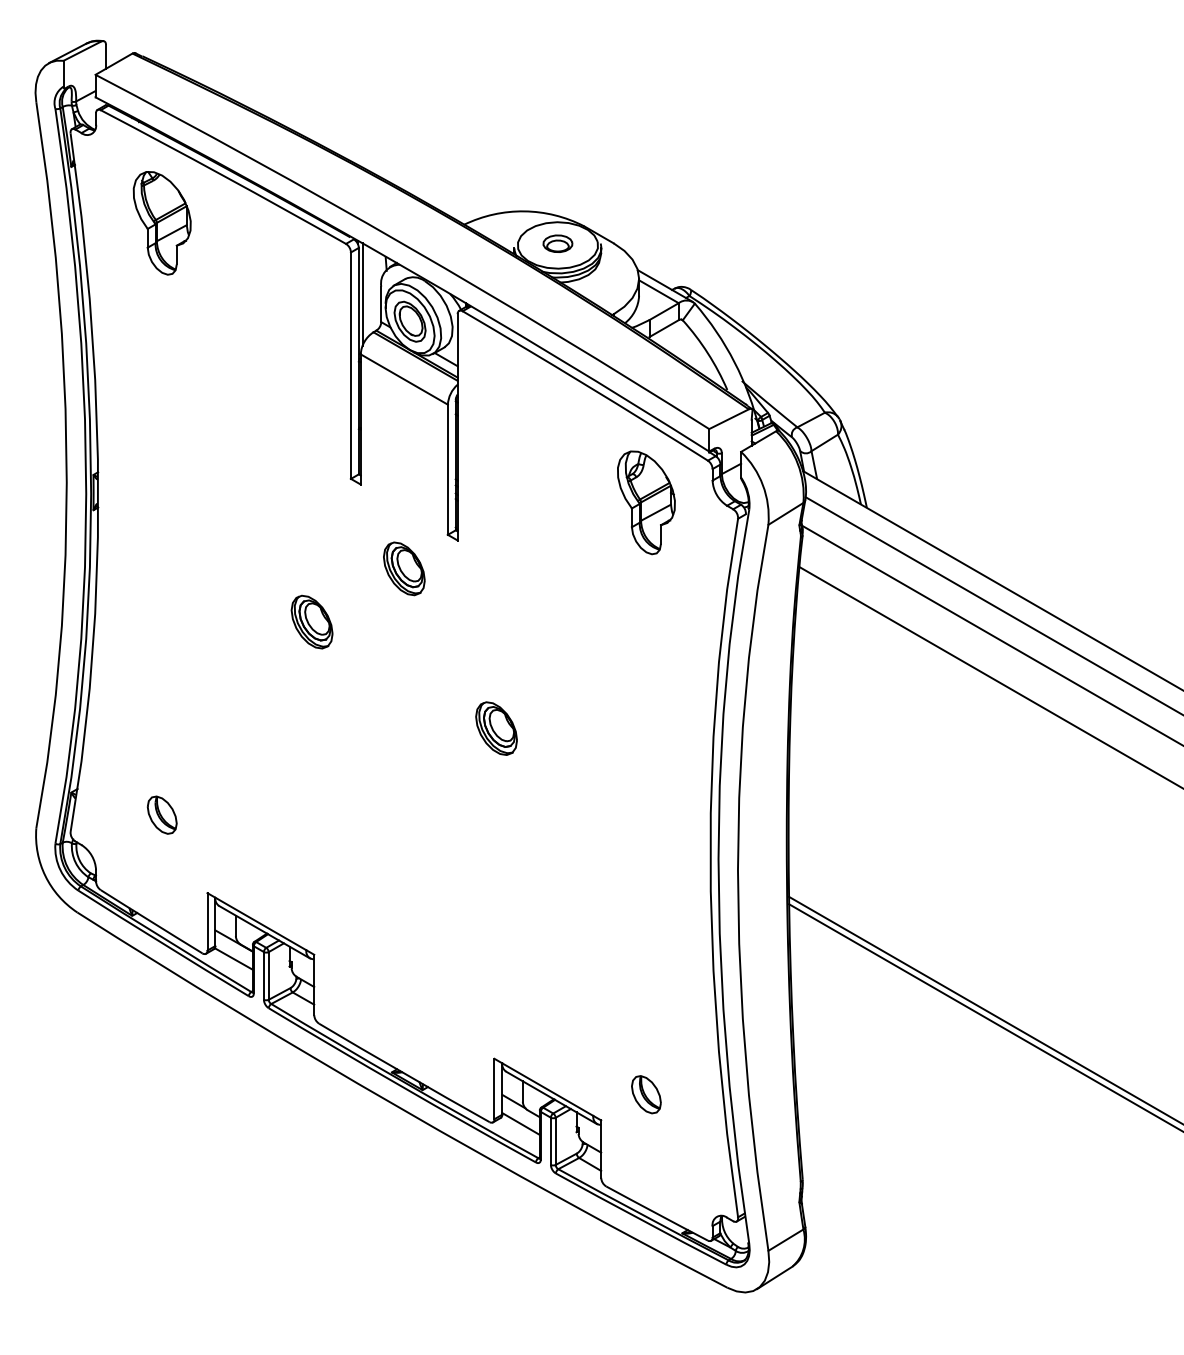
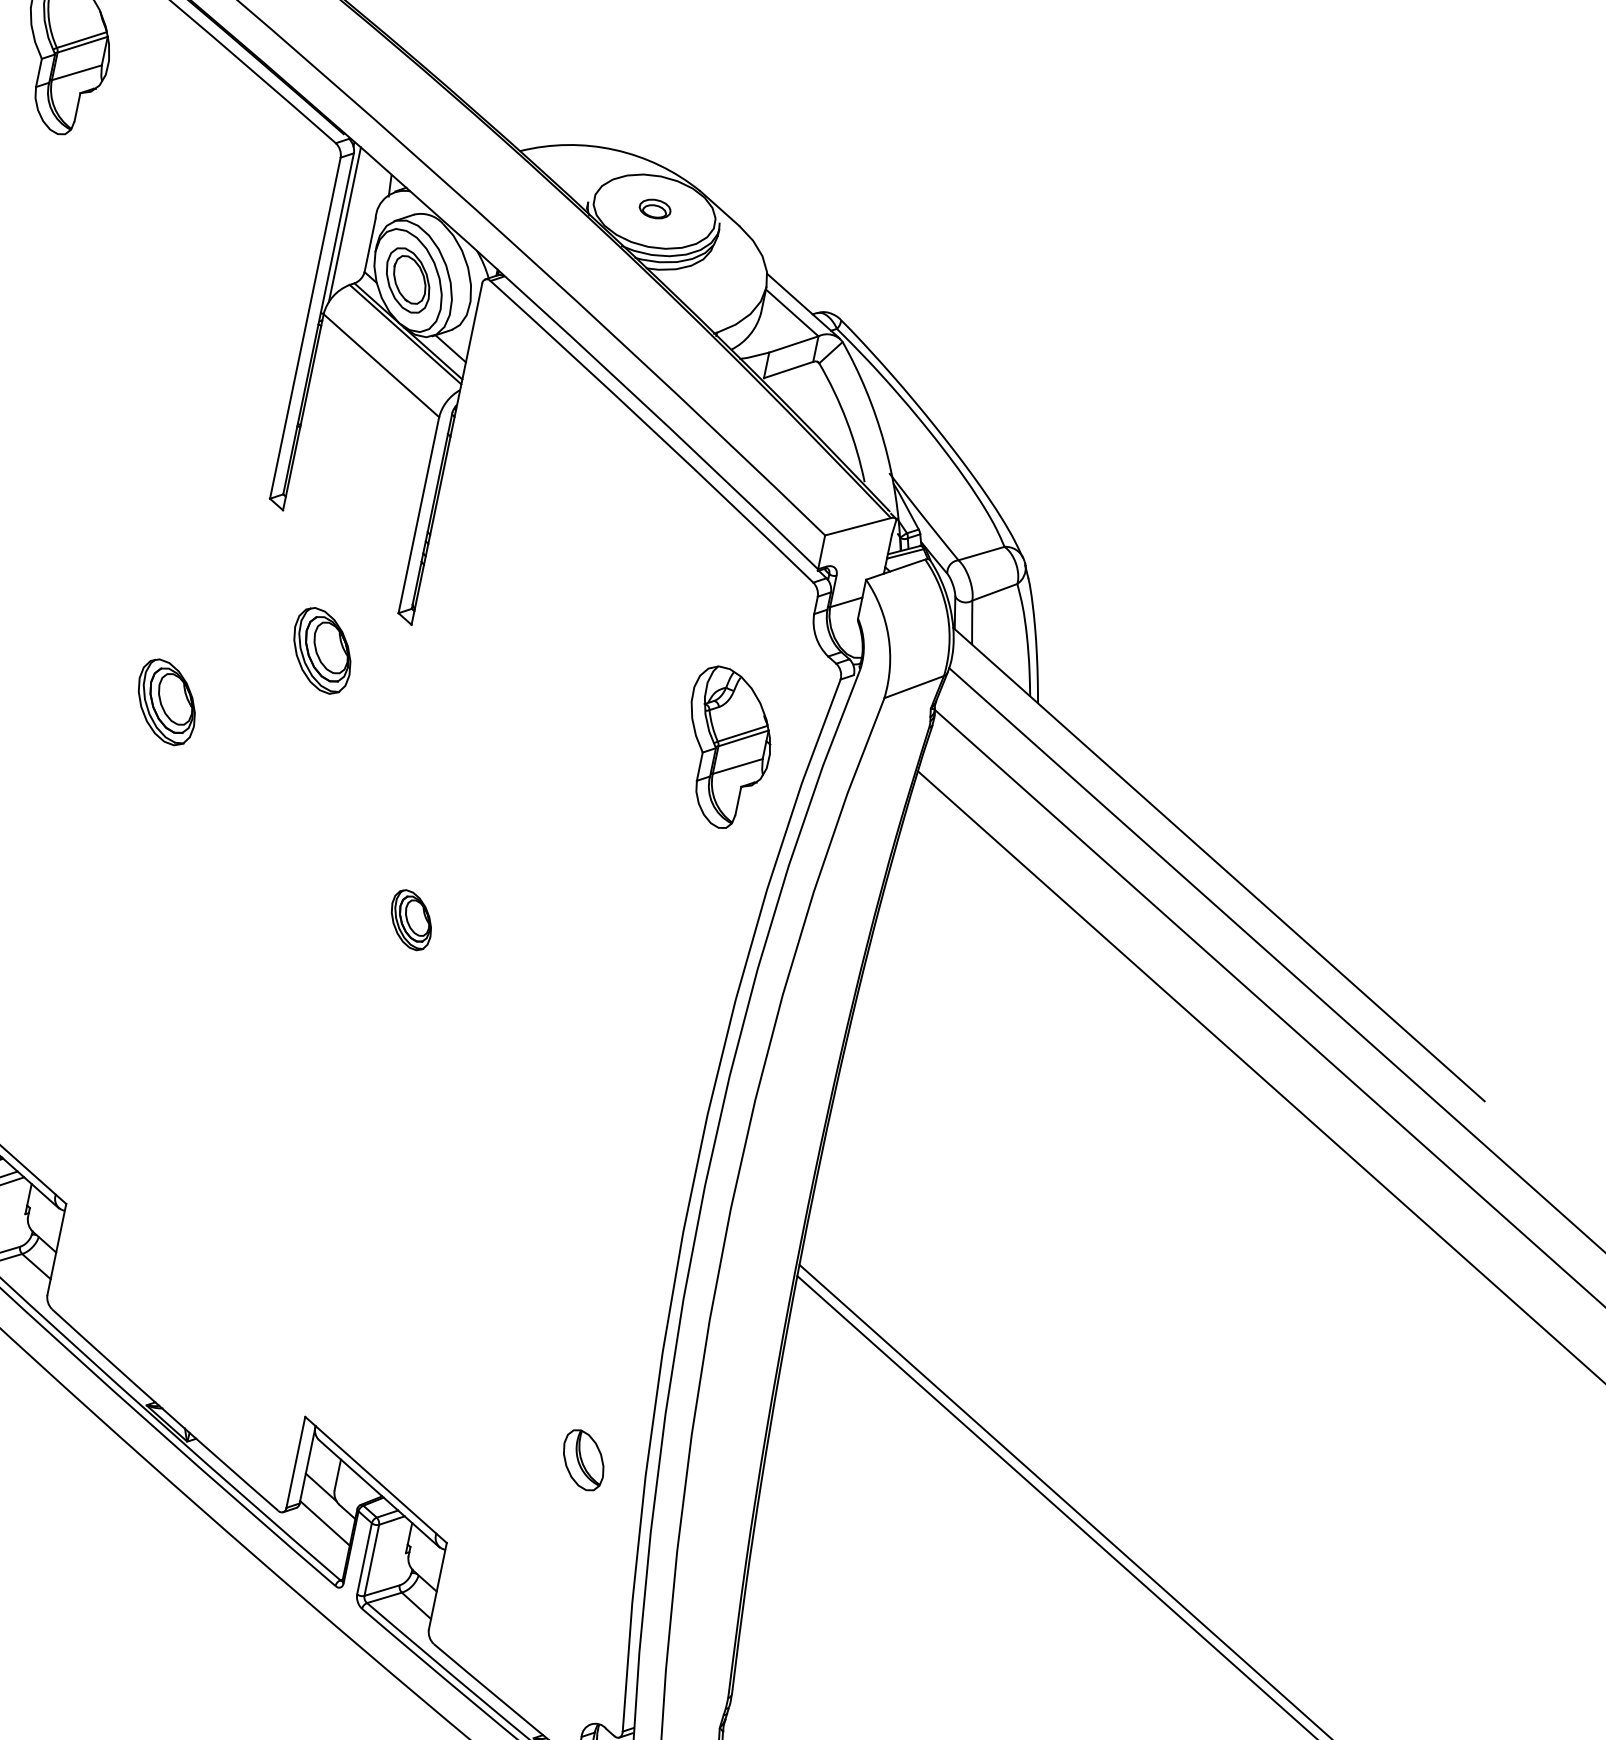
part: (557, 243) -> (654, 208), size x0.7
part: (646, 502) -> (726, 748), moved
part: (496, 728) -> (411, 920), size x0.7
part: (646, 1094) -> (583, 1459), moved

